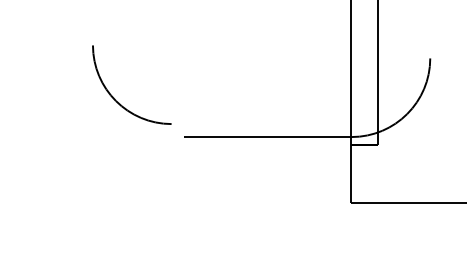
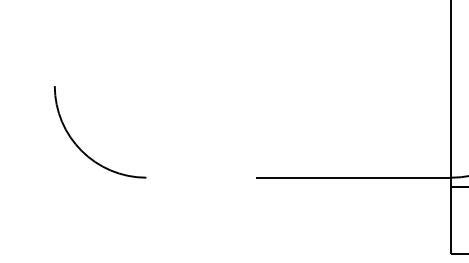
arc: (114, 97) -> (79, 146), moved

